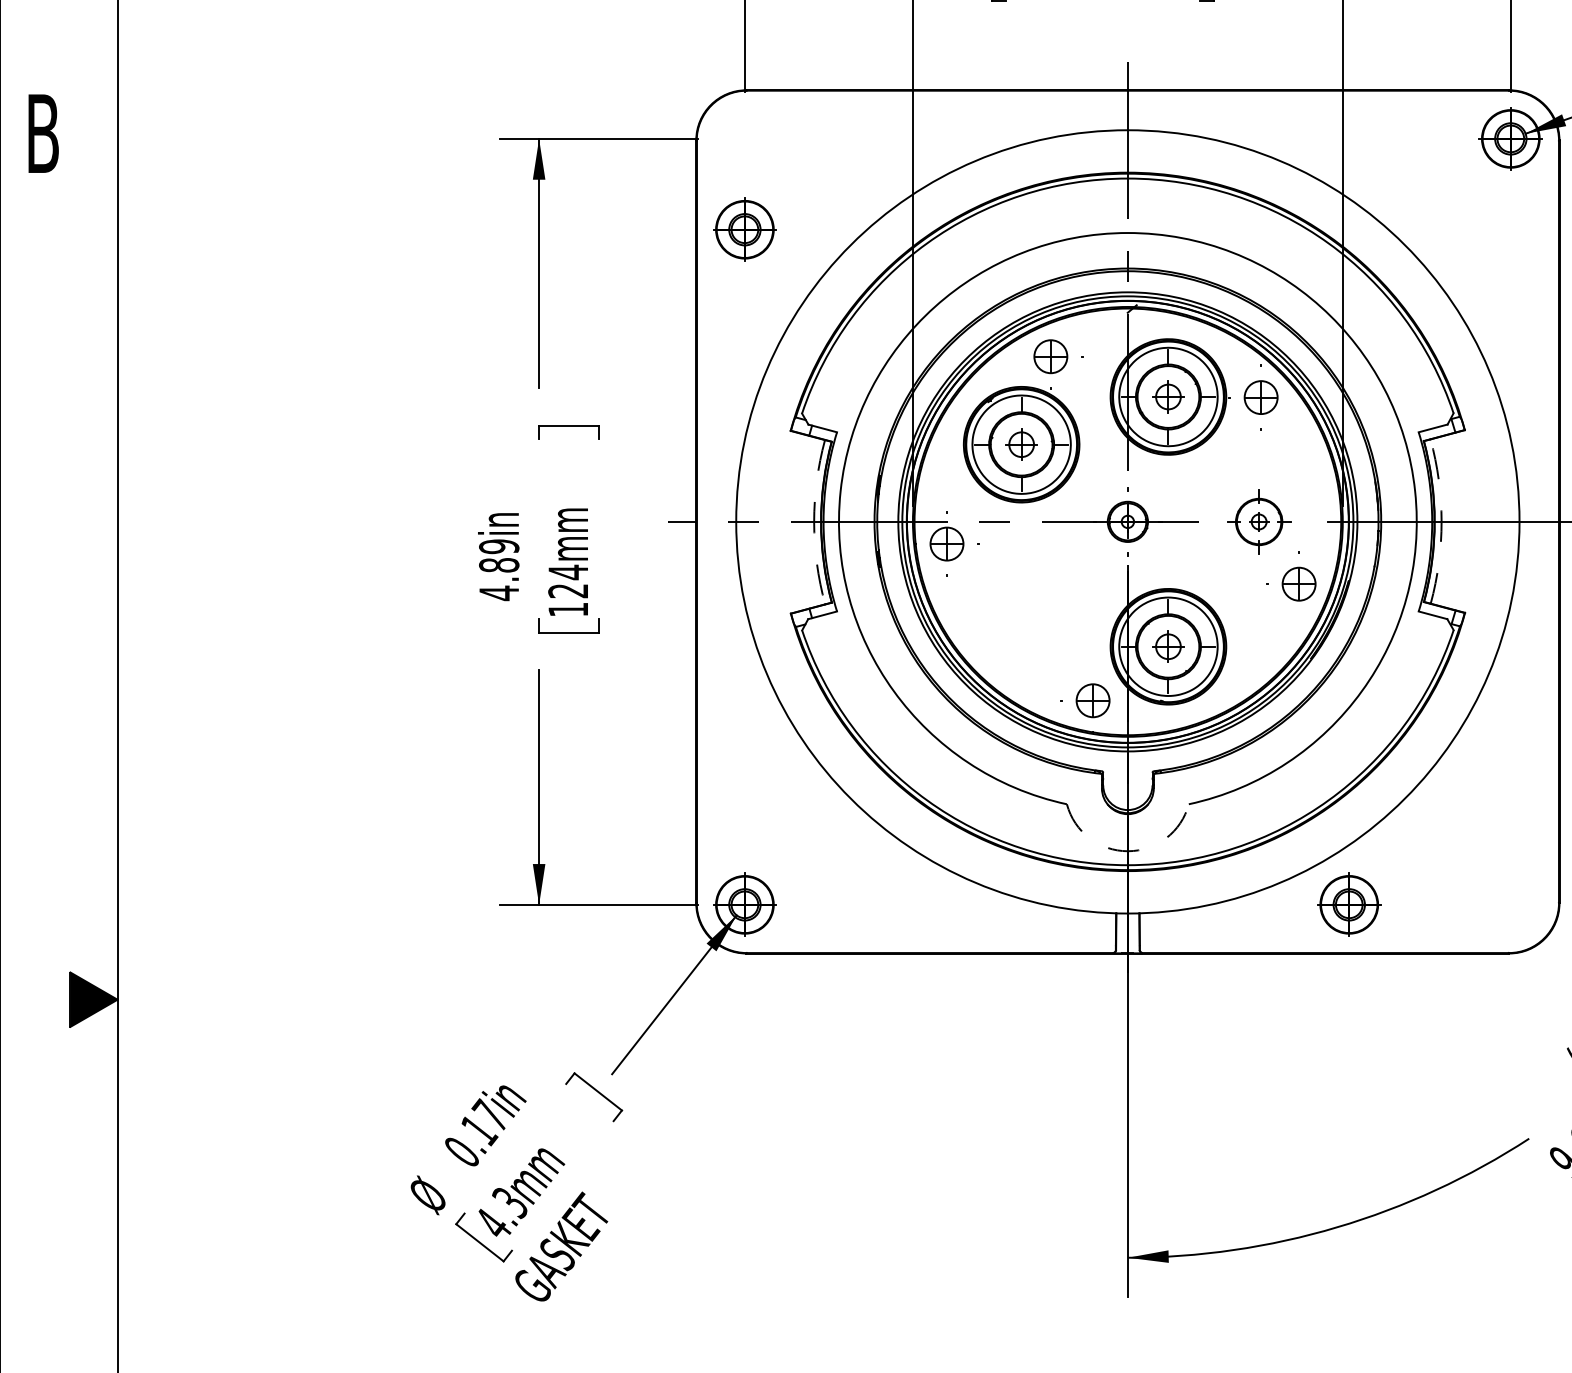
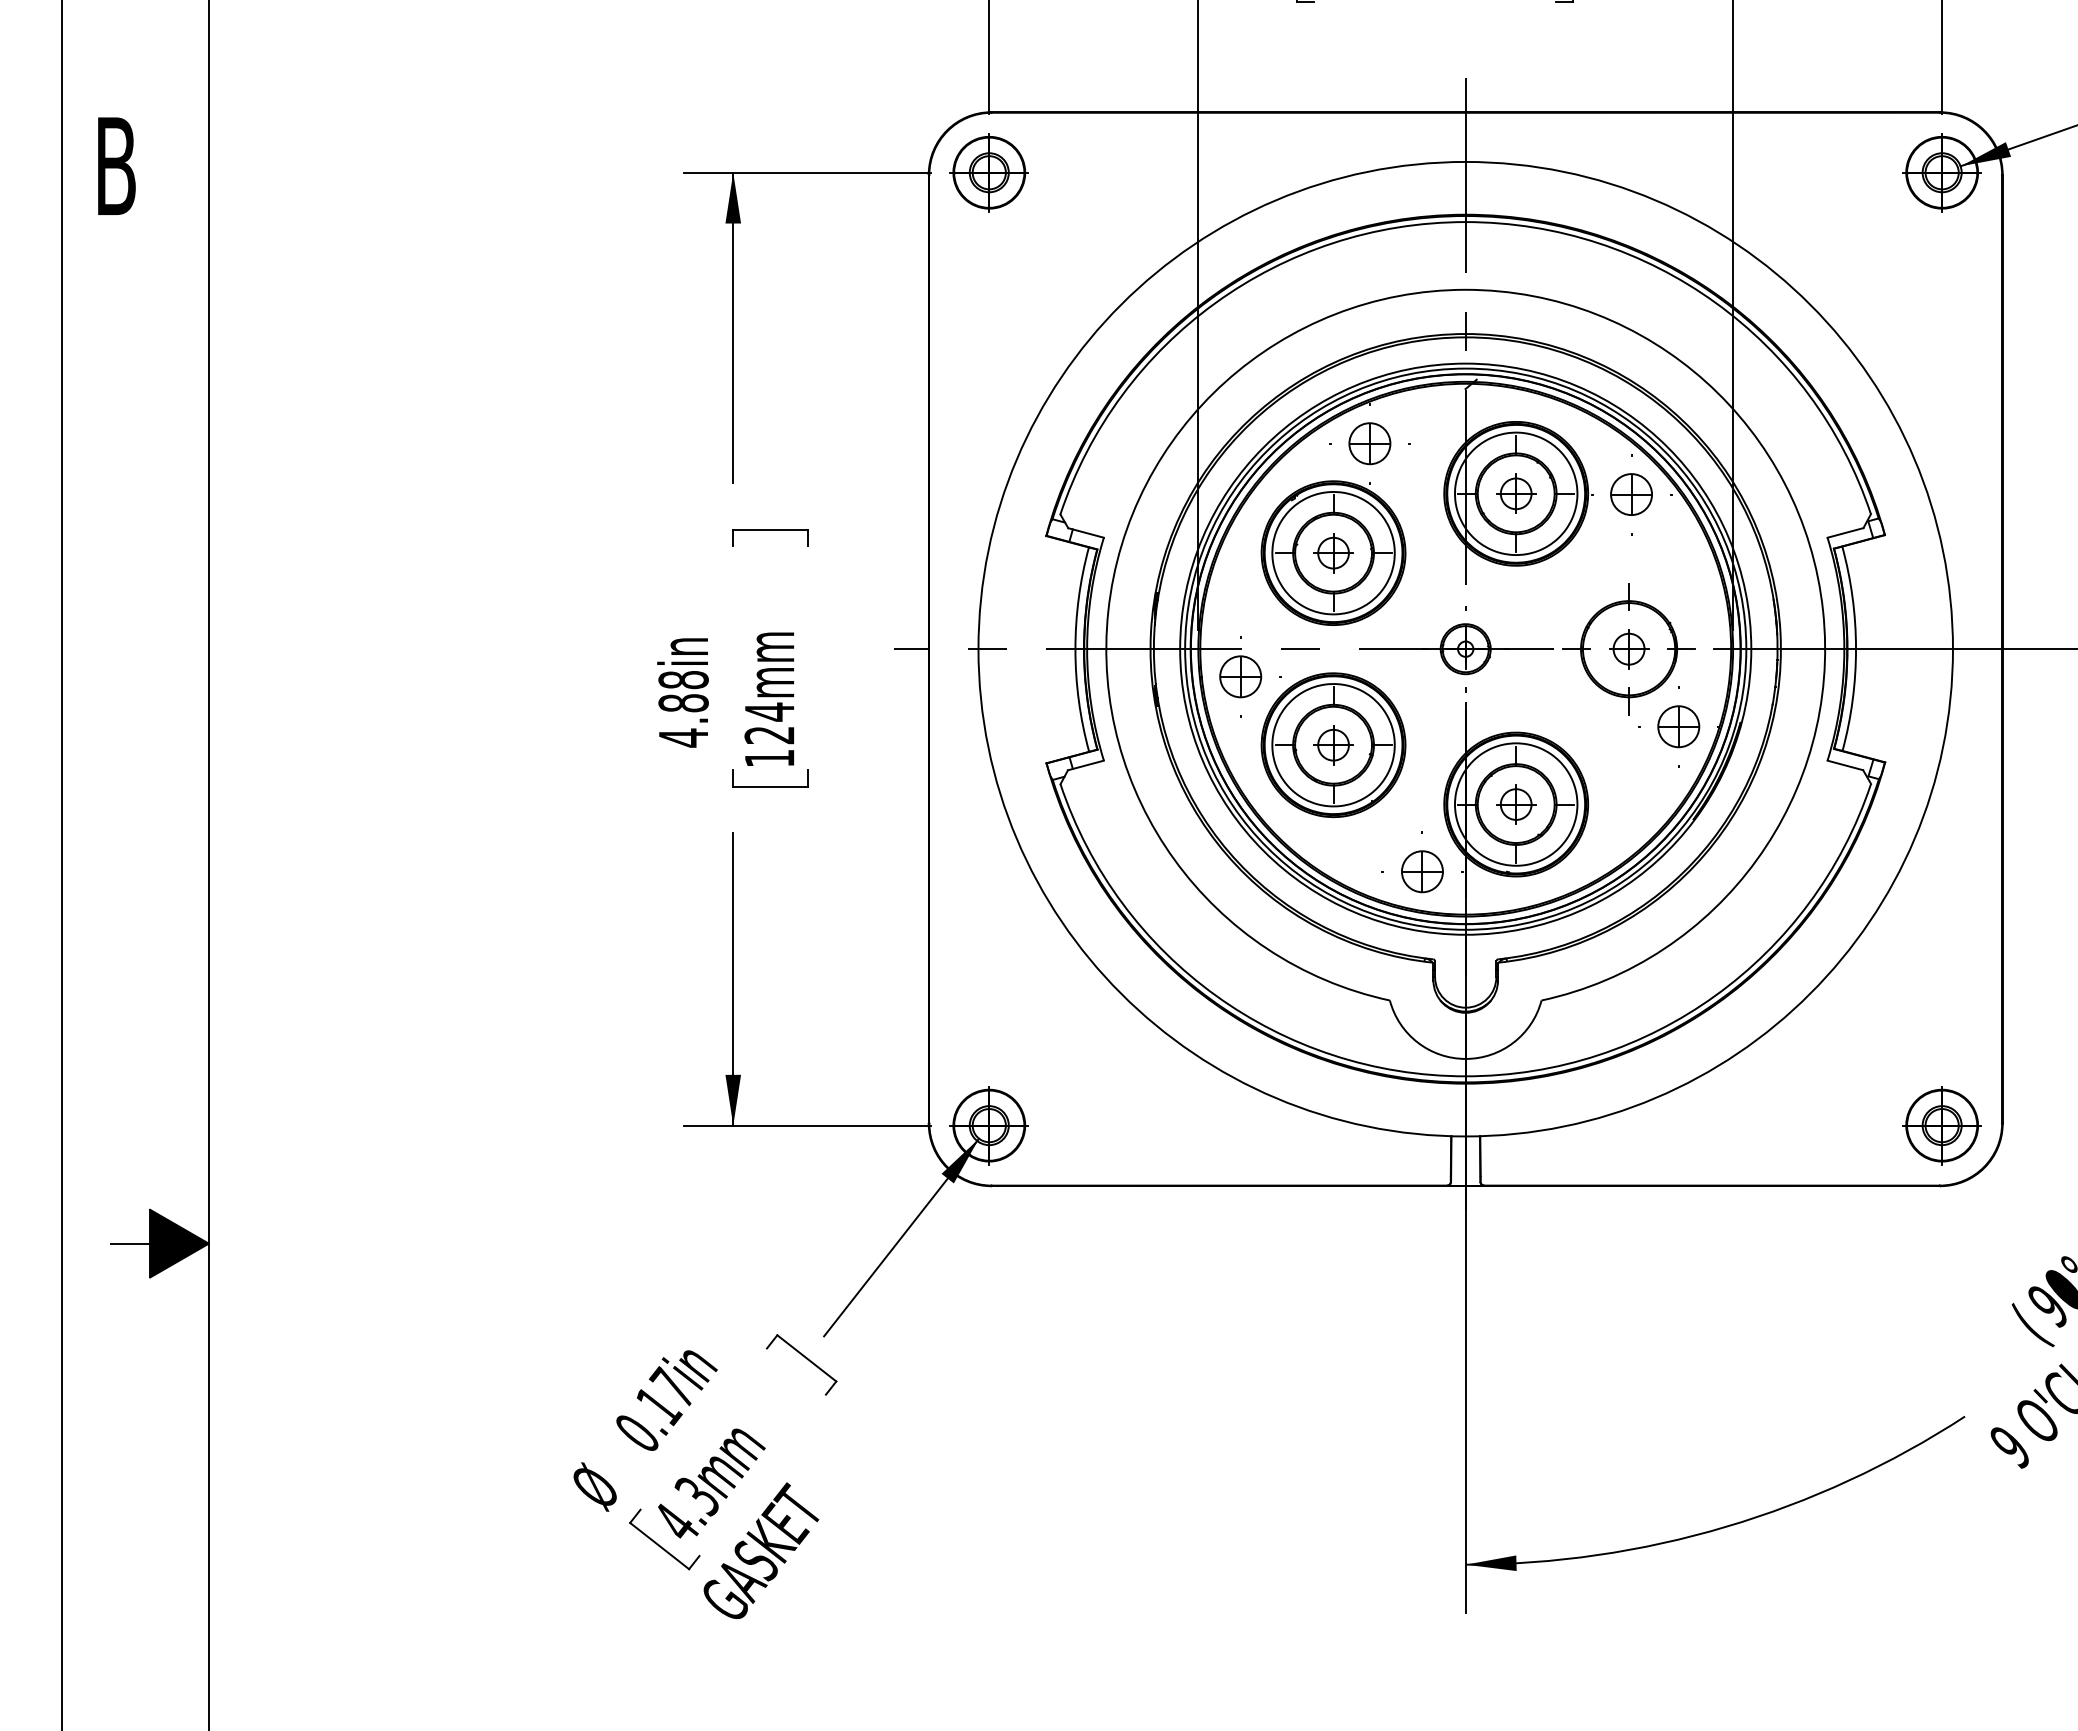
part: (744, 229) -> (988, 172), moved
arc: (1441, 521) -> (1856, 648), dashed -> solid
arc: (814, 522) -> (1075, 649), dashed -> solid
part: (1258, 522) -> (1628, 649), size x1.67
text: (499, 547) -> (683, 680), 4.89in -> 4.88in
part: (1021, 598) -> (1333, 744), added
arc: (1127, 850) -> (1465, 1058), dashed -> solid
part: (1348, 904) -> (1941, 1125), moved
line: (54, 999) -> (130, 1243), added

